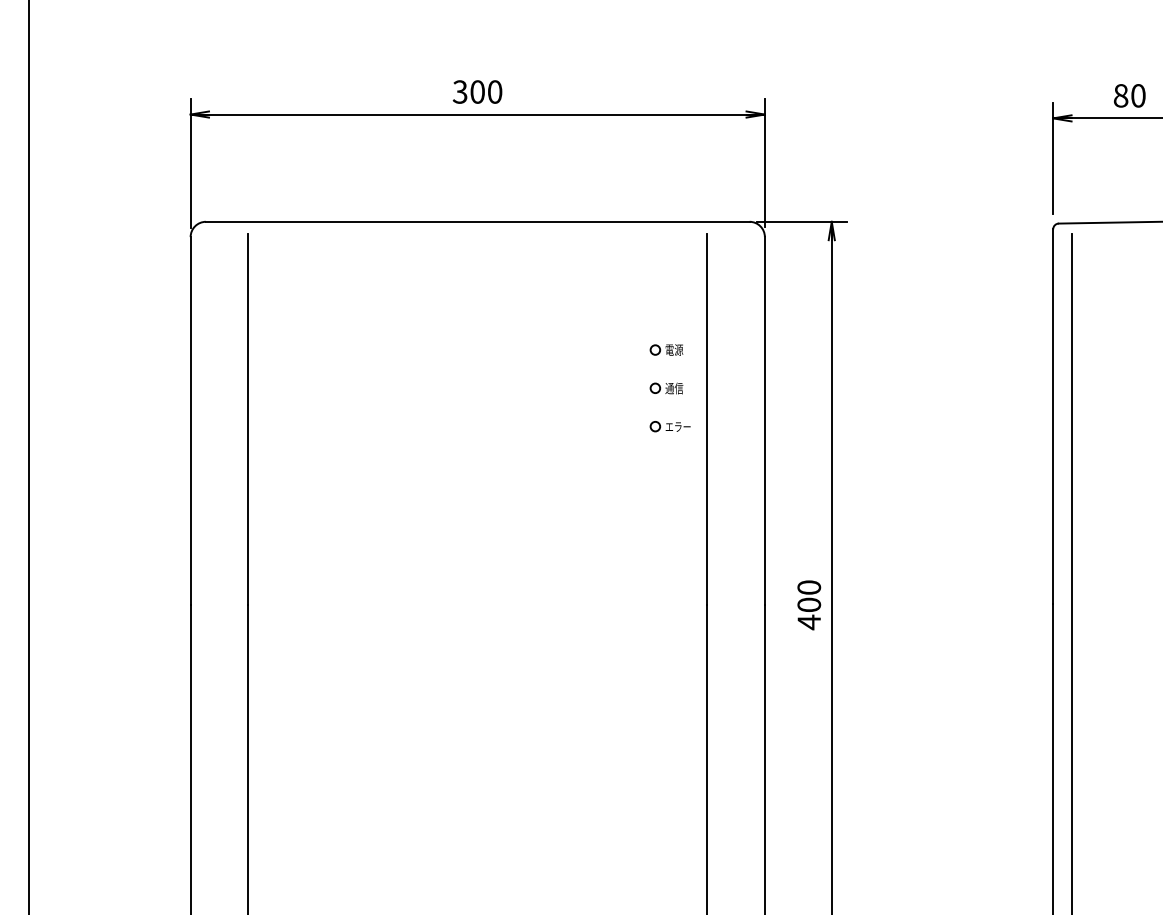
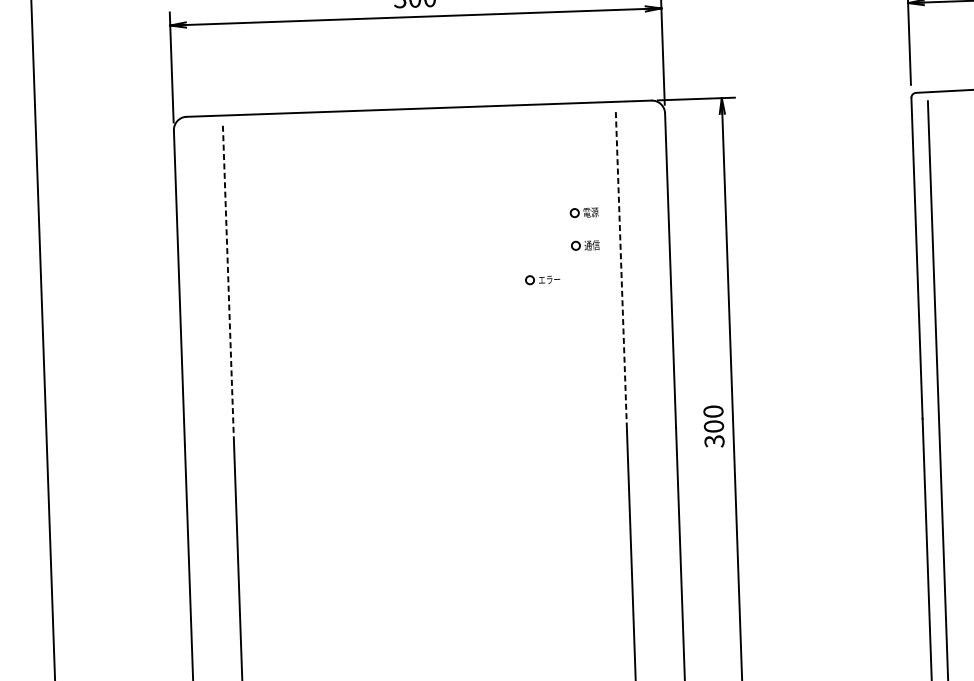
line: (248, 419) -> (228, 284), solid -> dashed
line: (707, 419) -> (621, 270), solid -> dashed
part: (669, 426) -> (542, 279), moved
text: (809, 622) -> (714, 441), 400 -> 300

